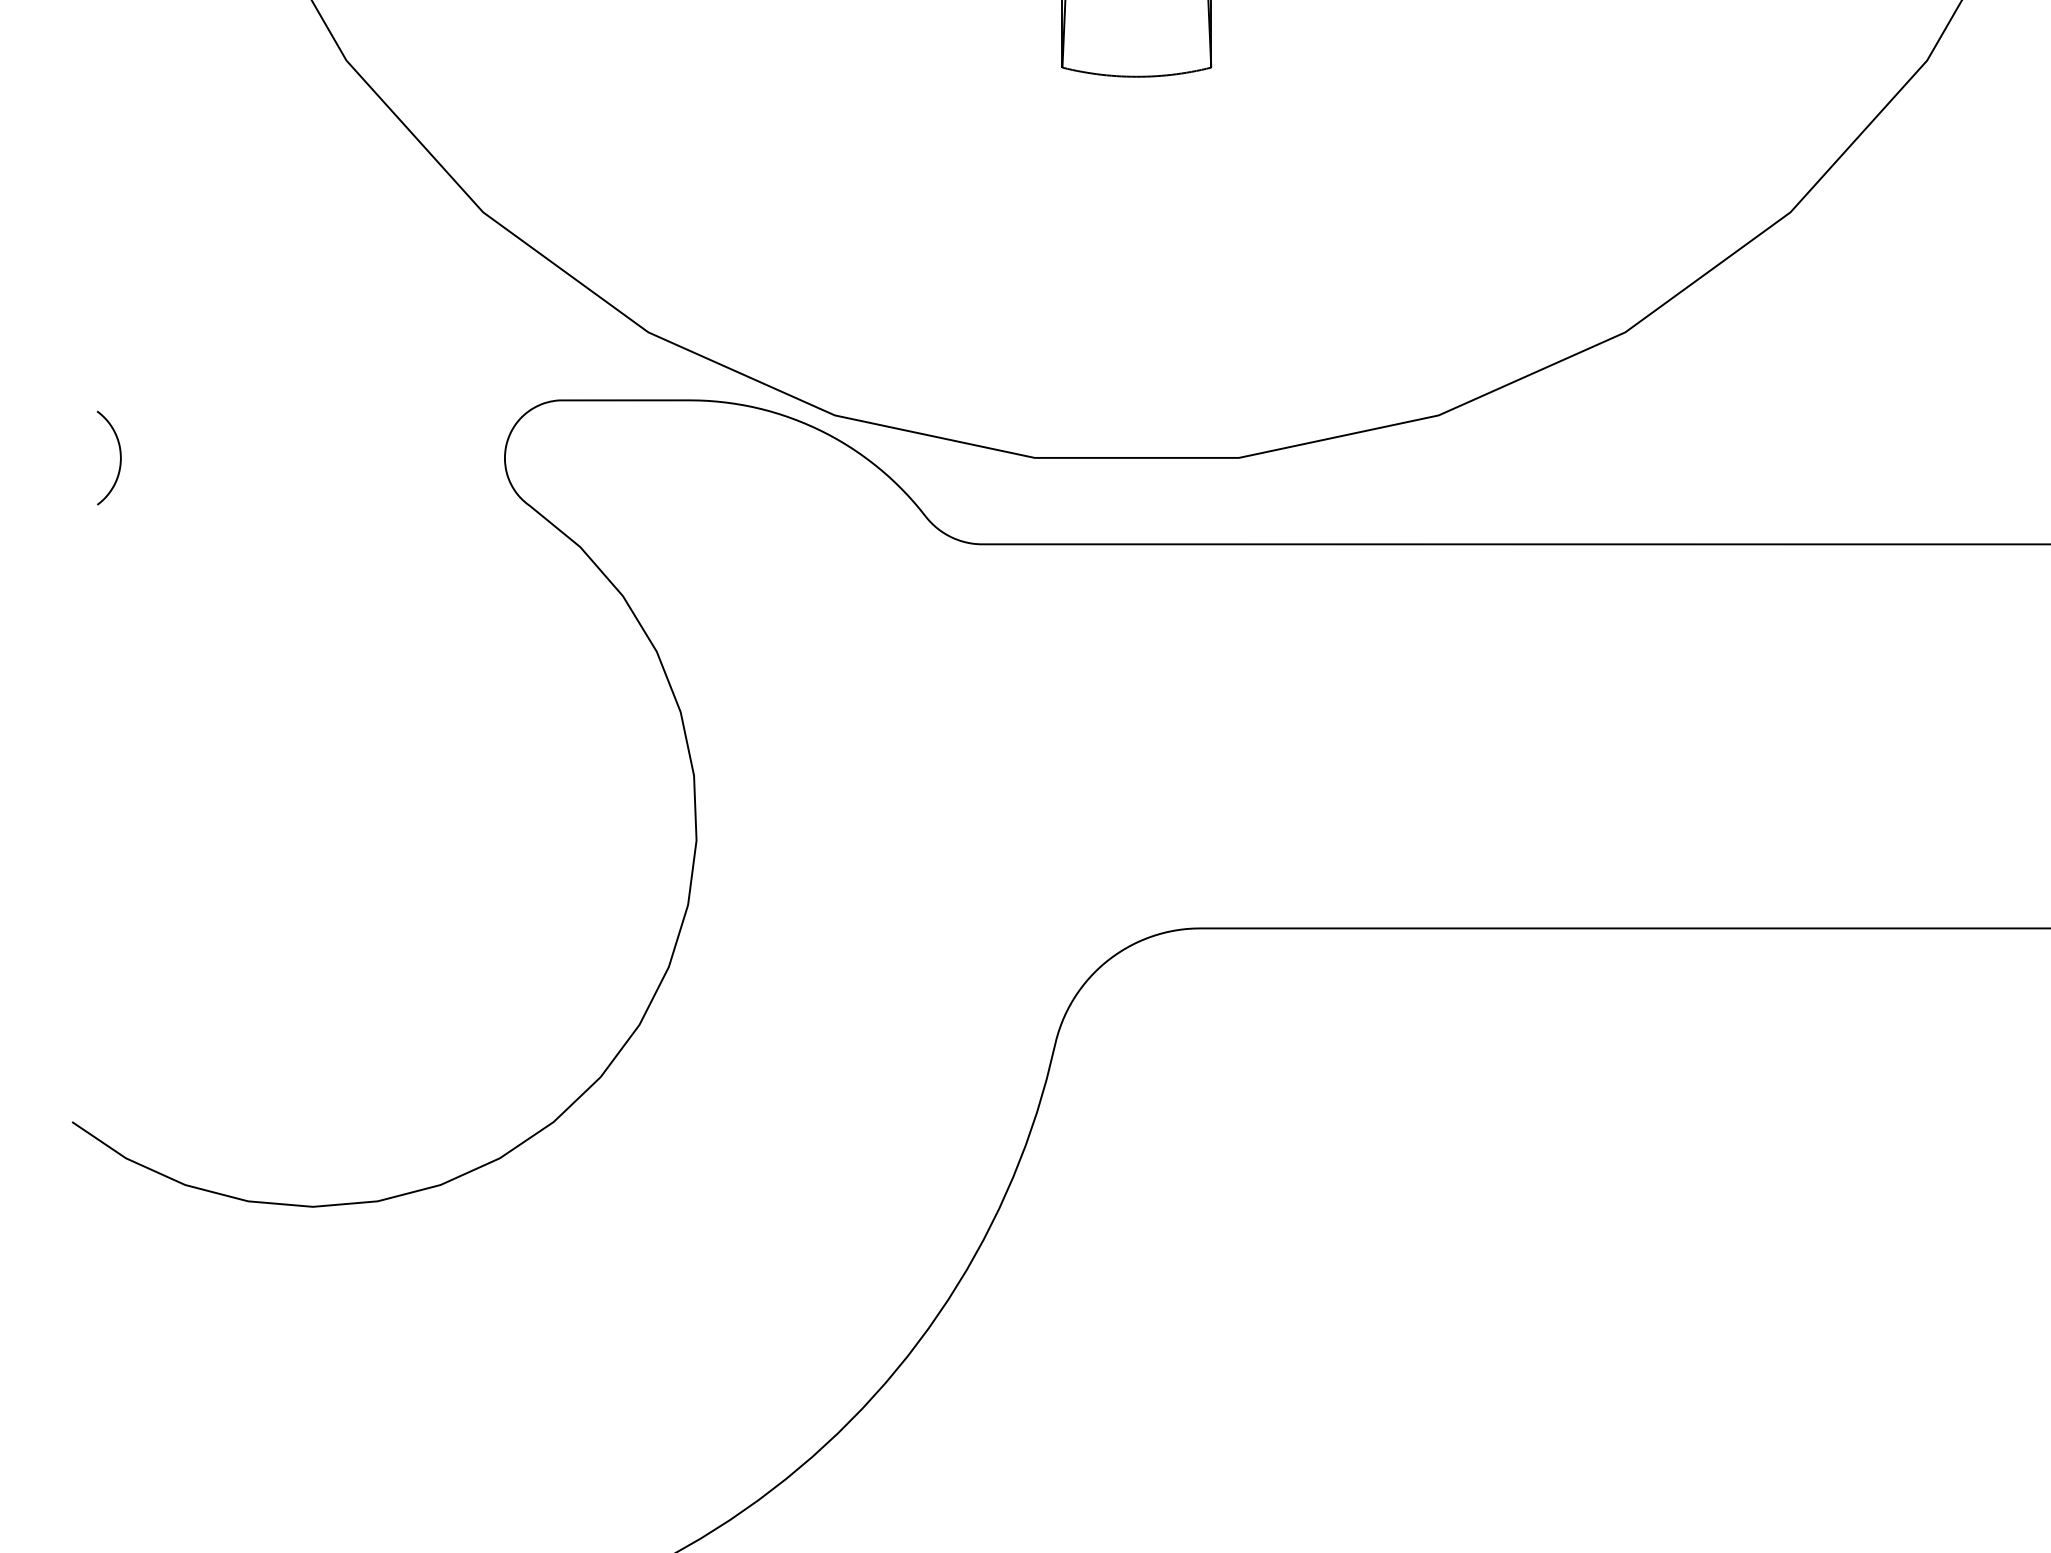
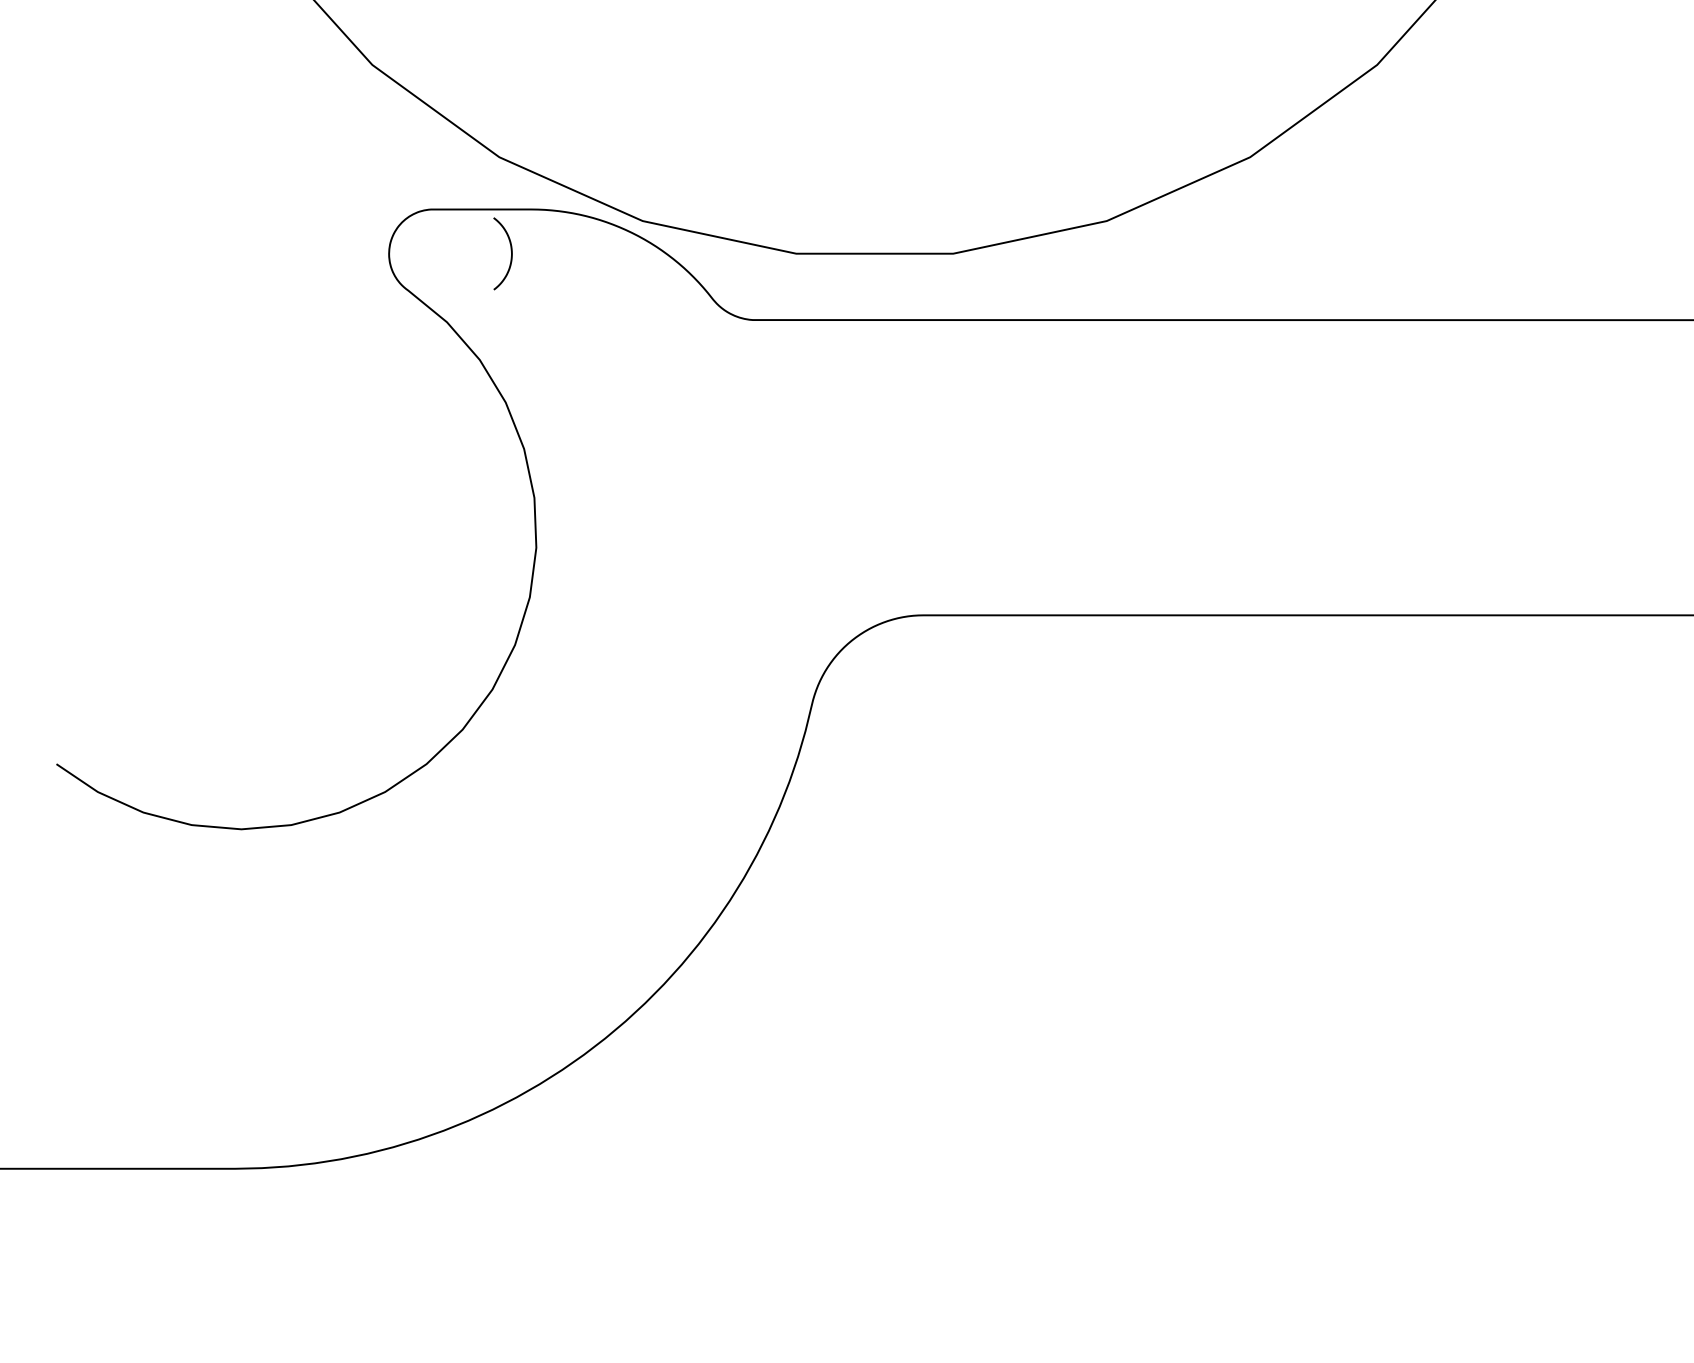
curve: (119, 453) -> (510, 250), moved

